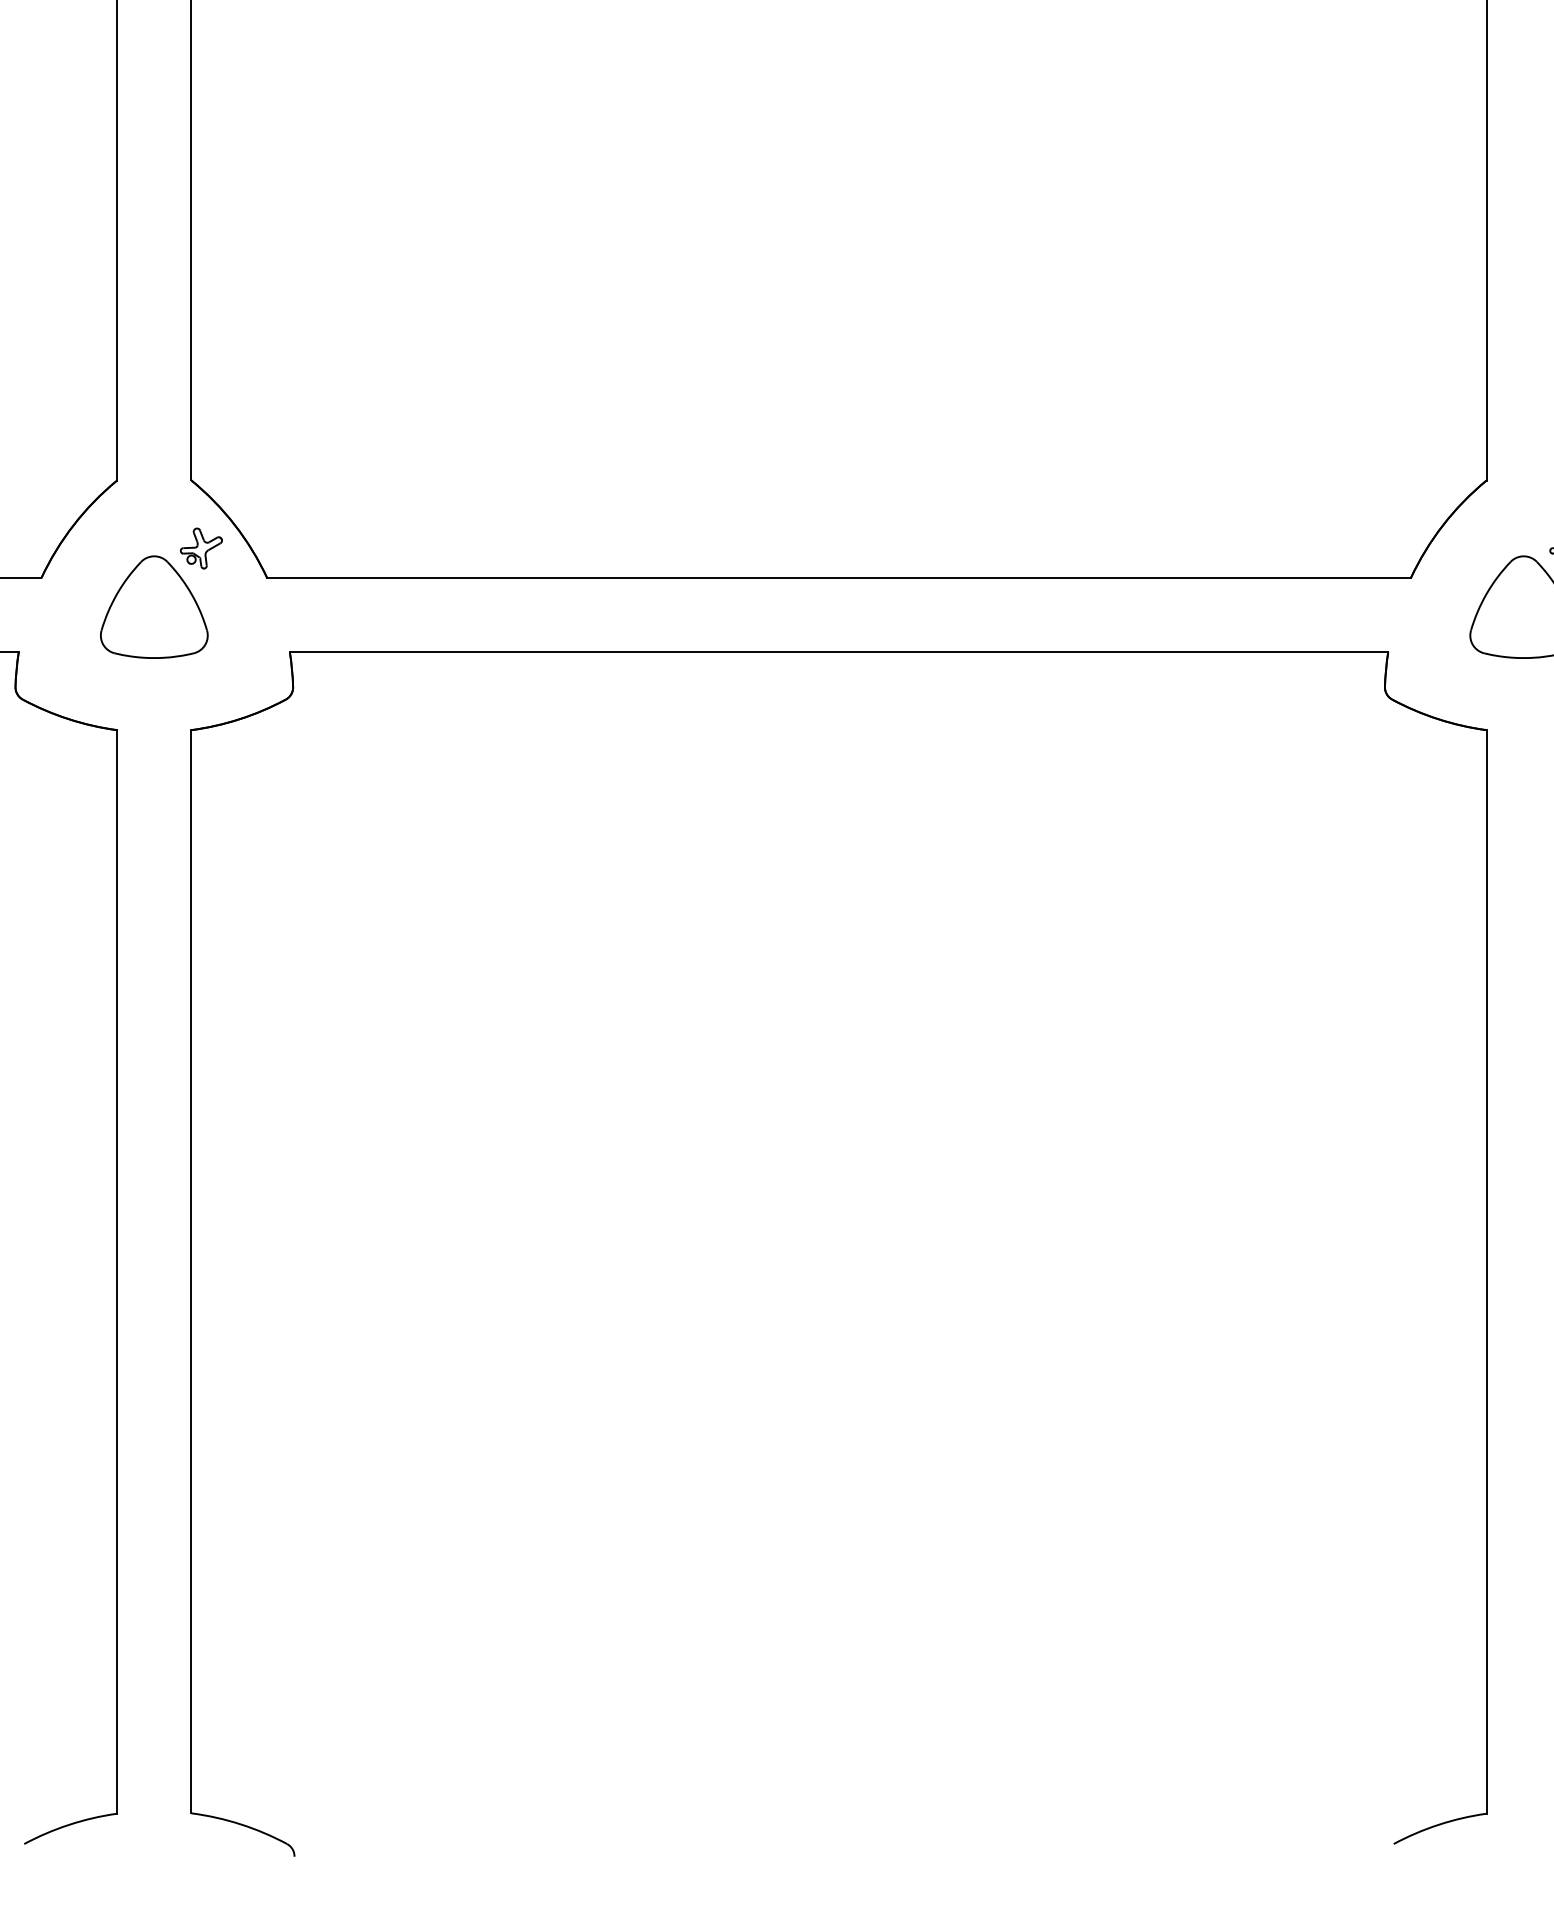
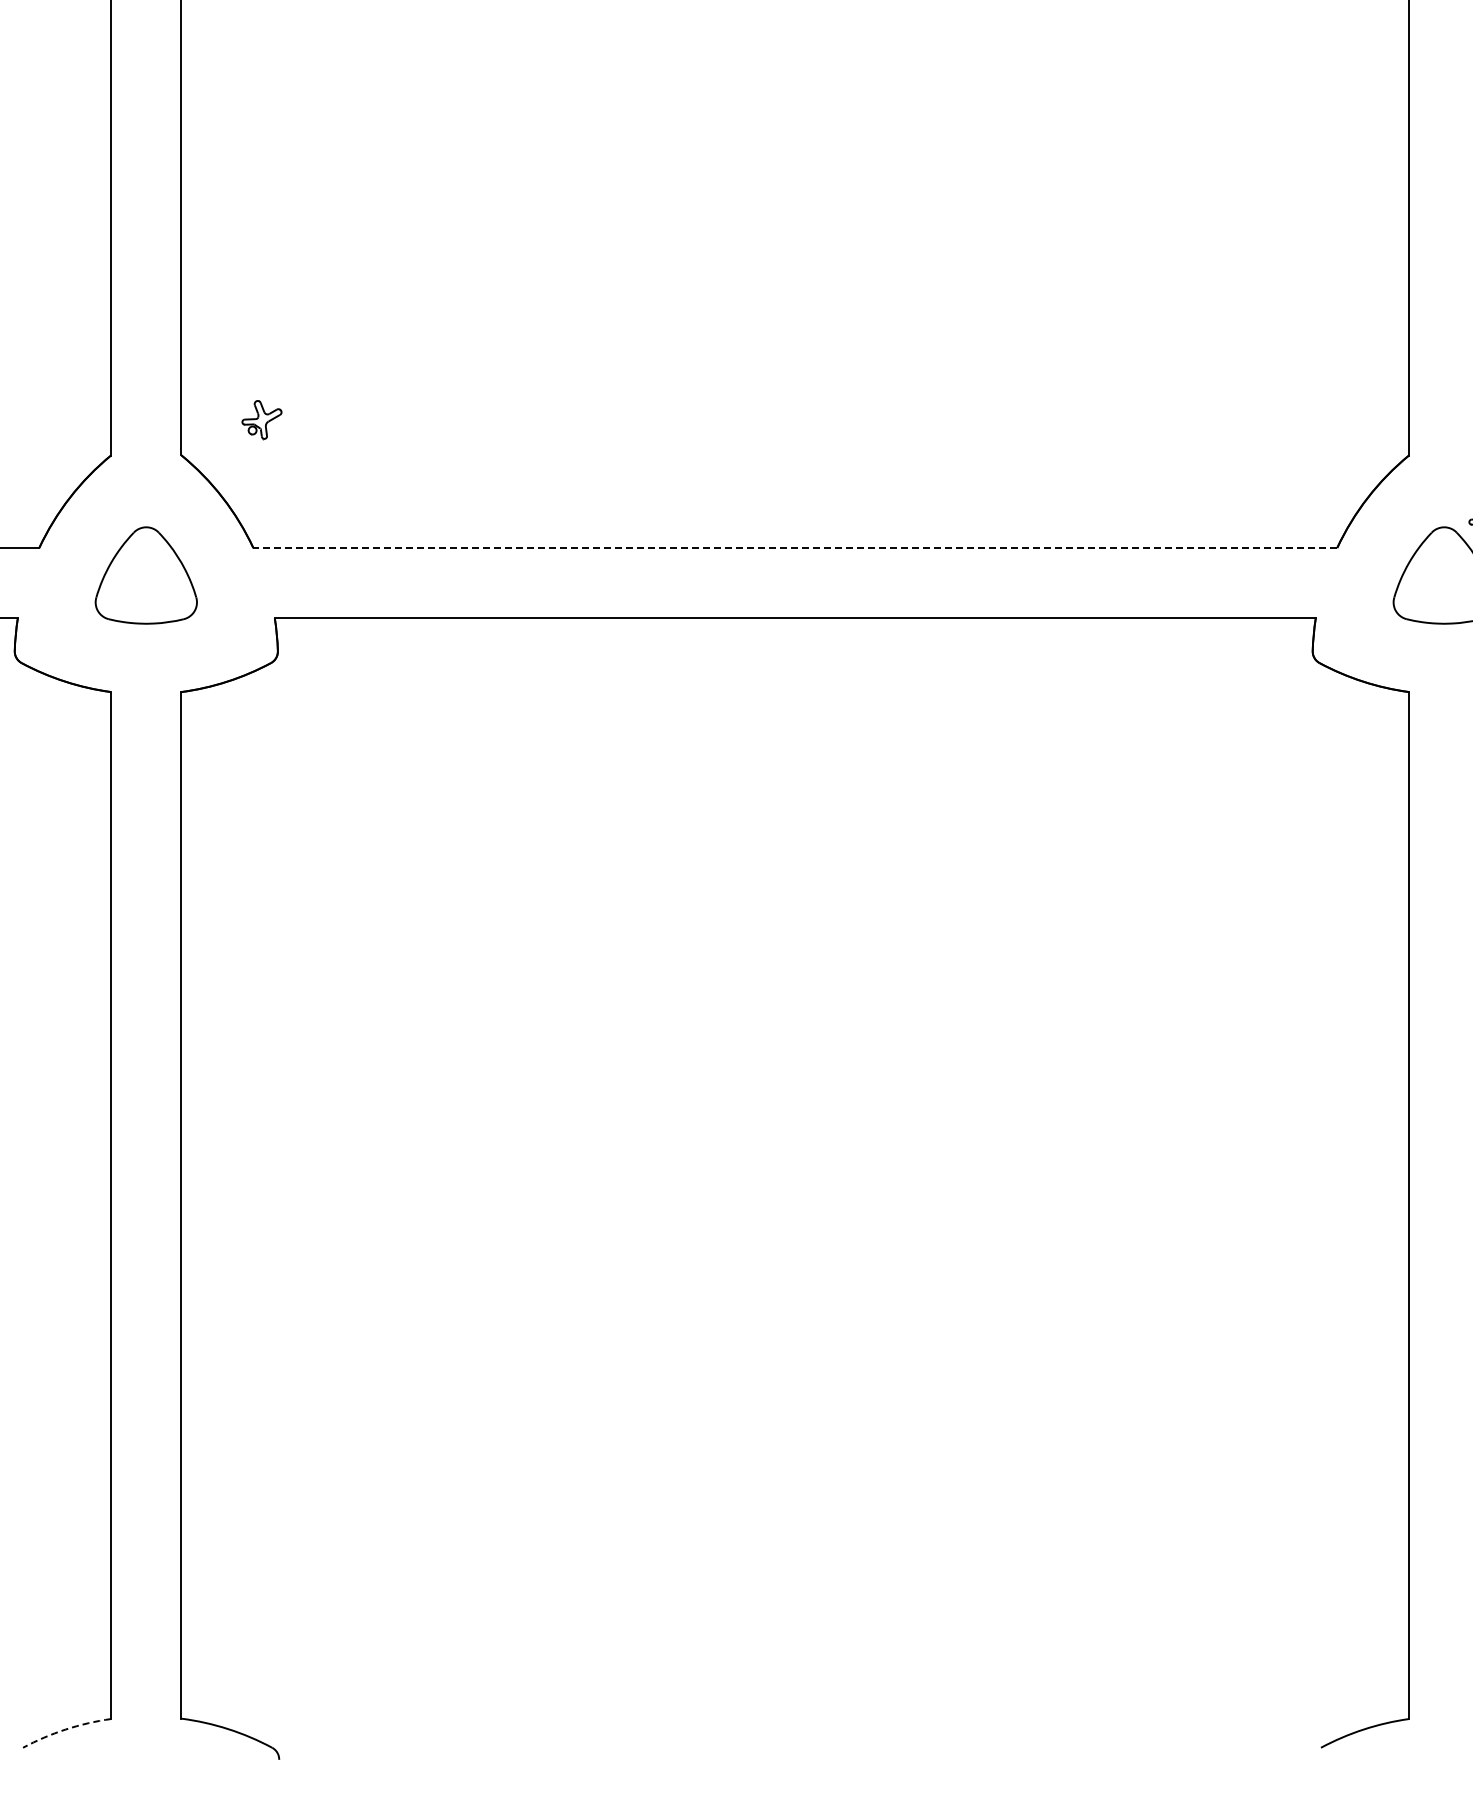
part: (200, 549) -> (261, 420), moved
line: (839, 578) -> (795, 548), solid -> dashed
arc: (69, 1824) -> (65, 1729), solid -> dashed

